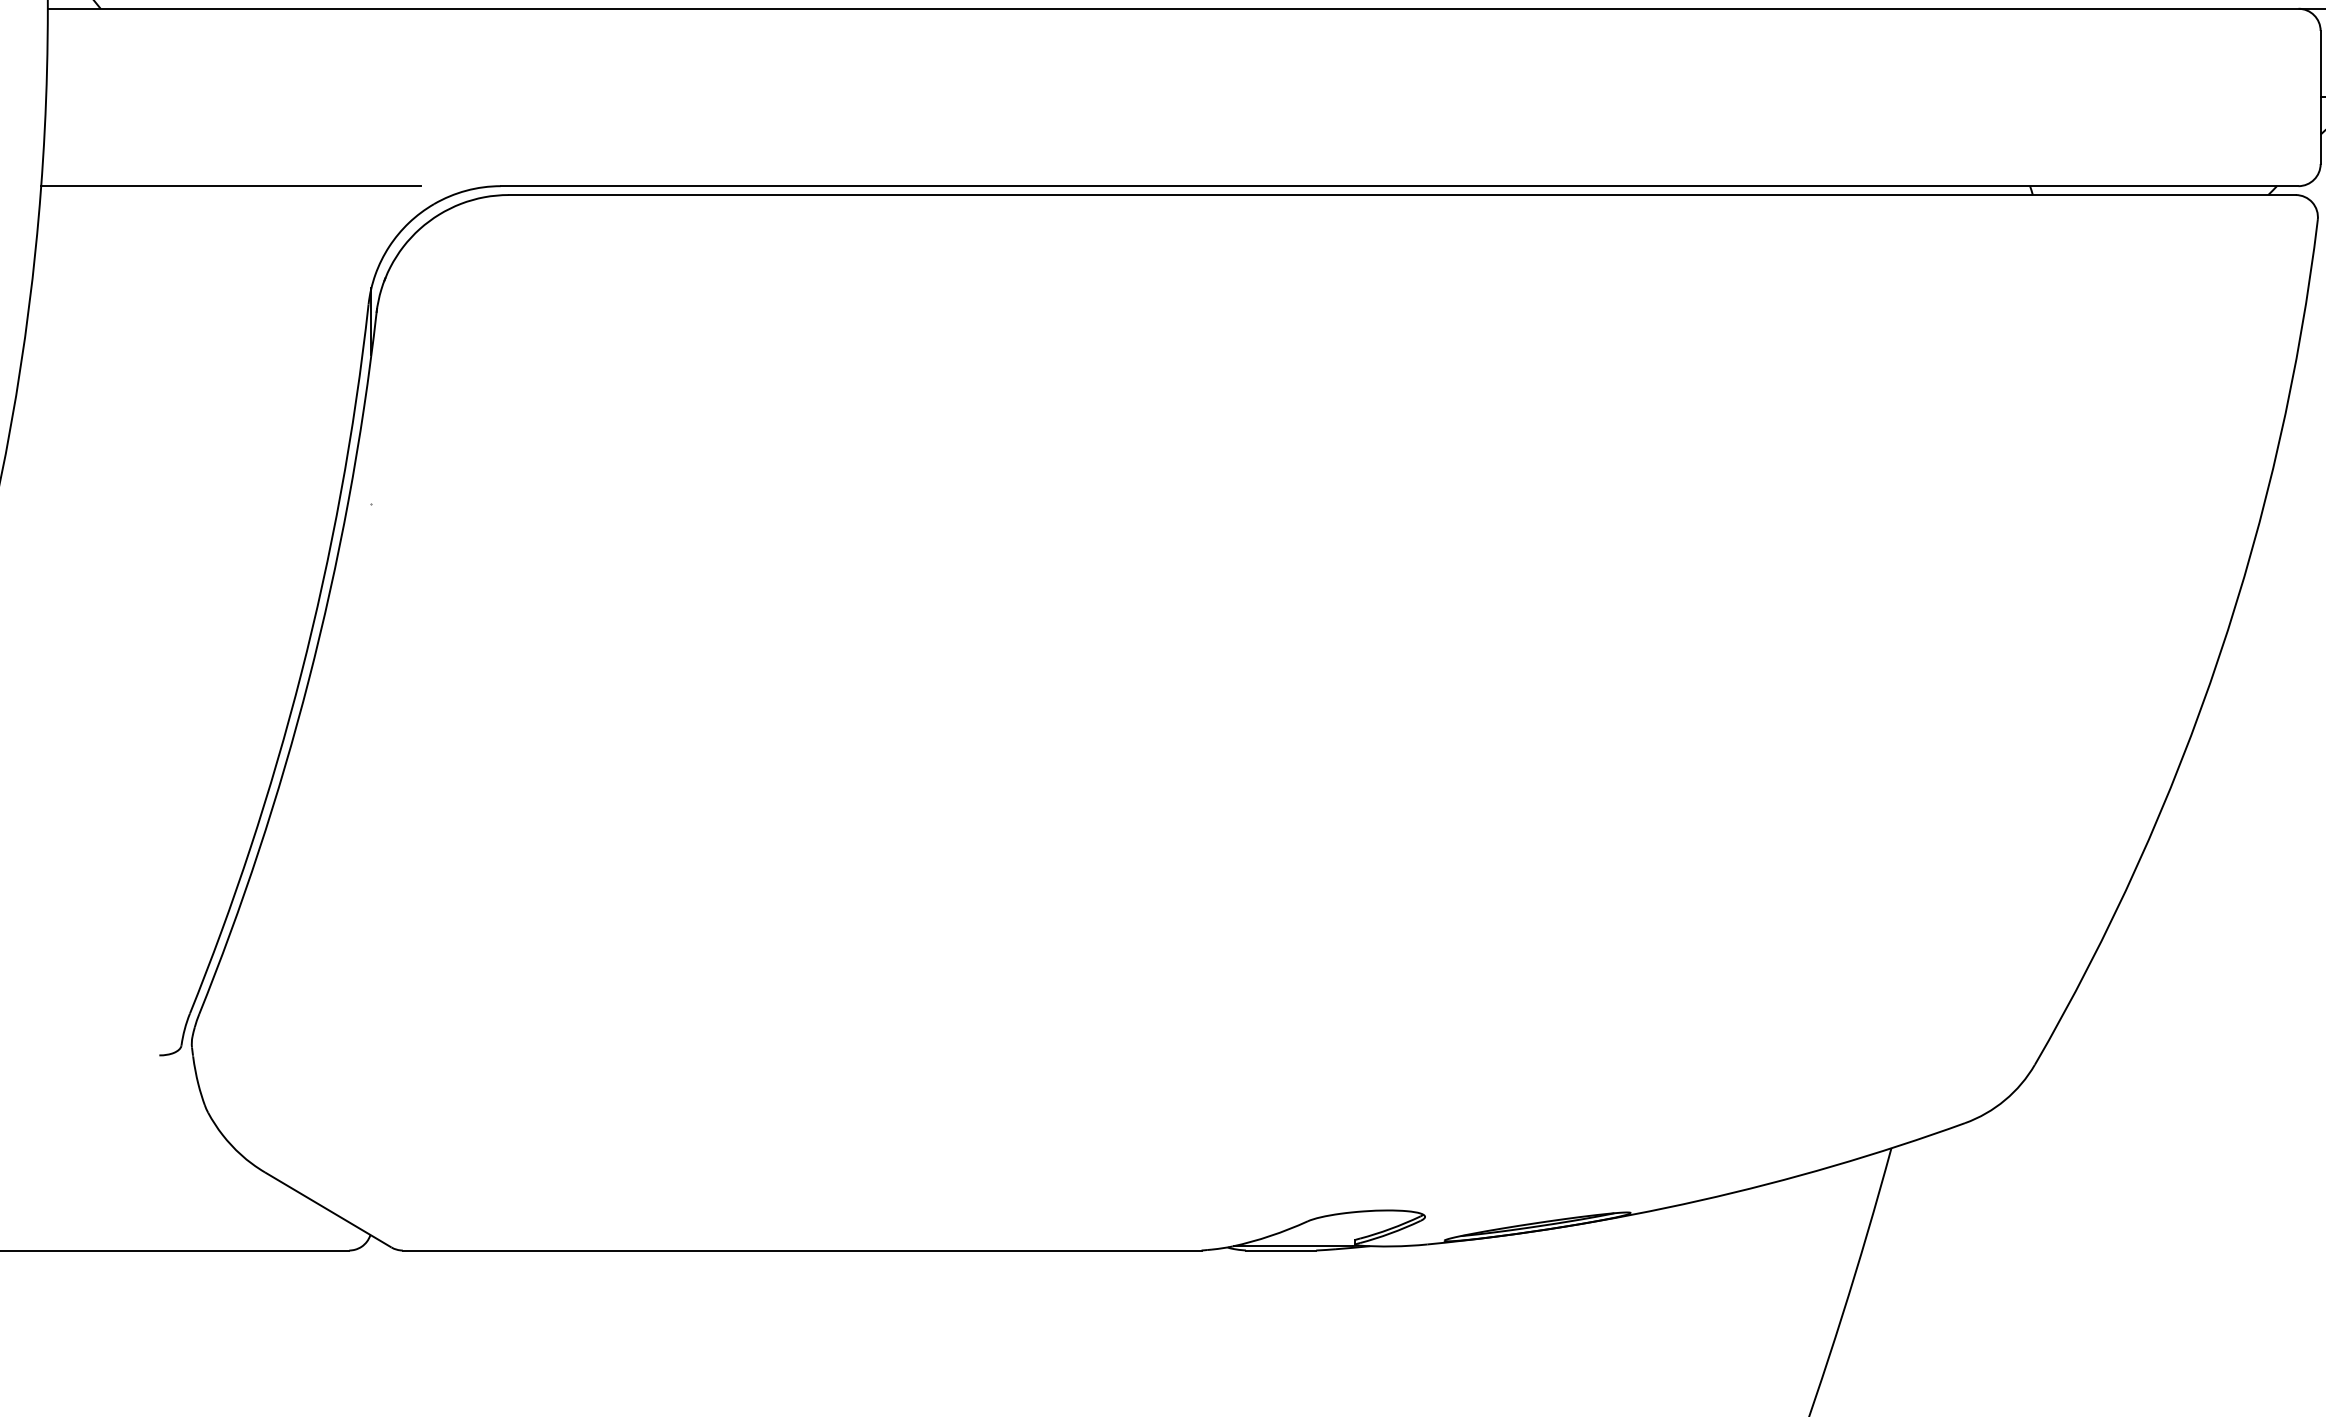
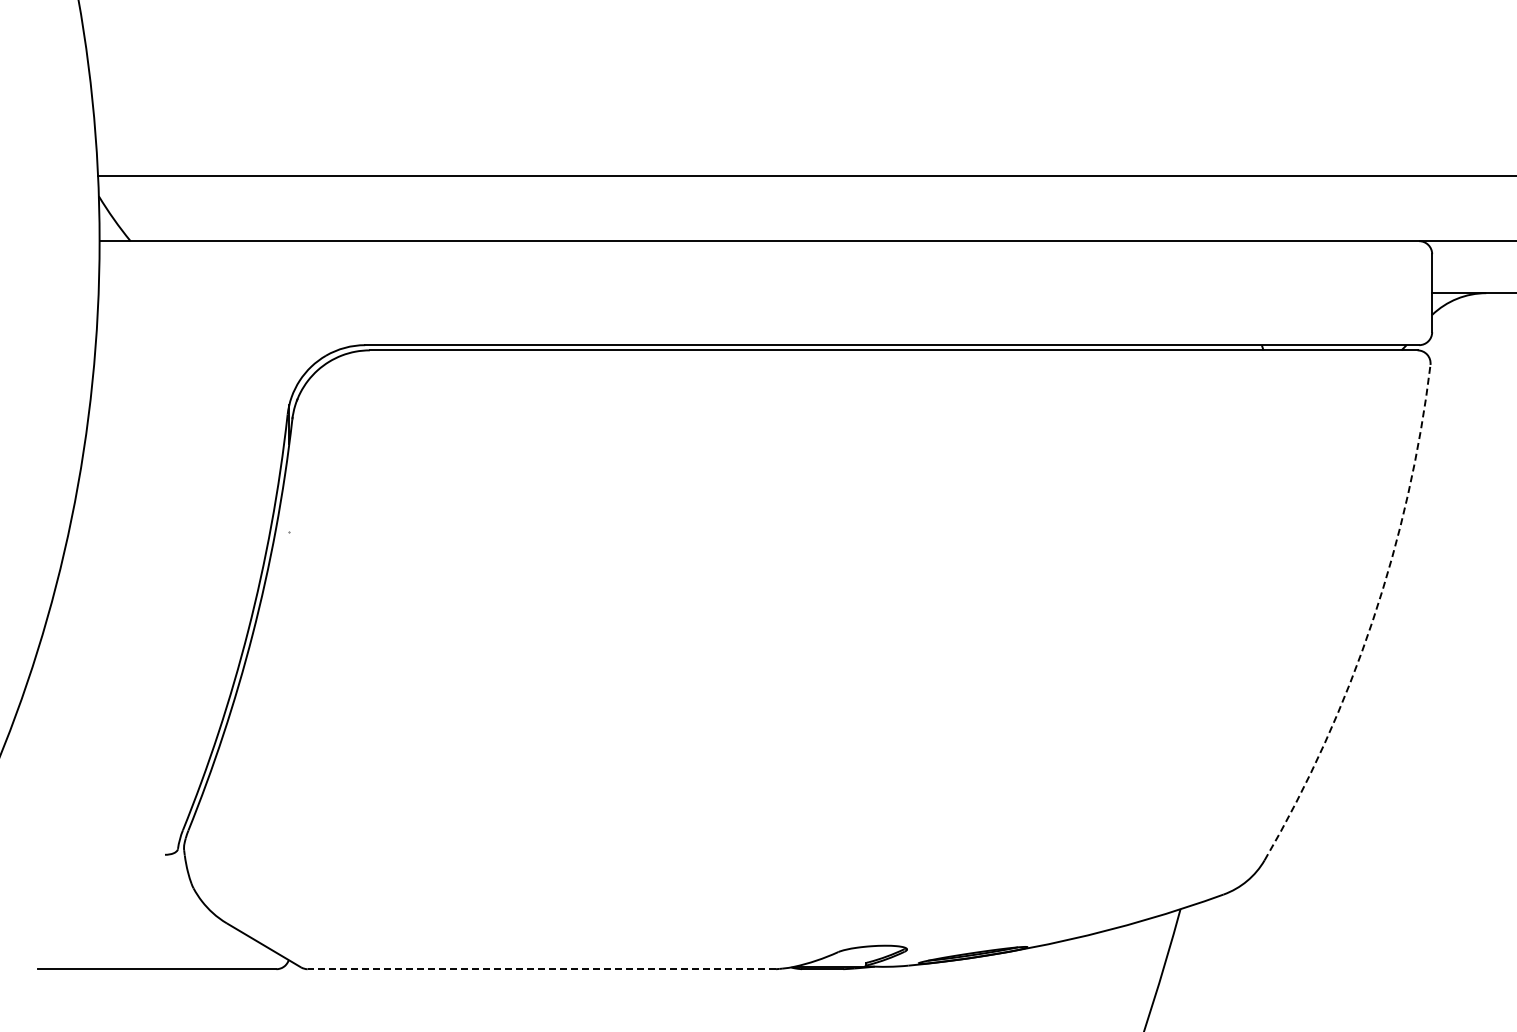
line: (230, 186) -> (206, 345), removed
arc: (2218, 657) -> (1372, 621), solid -> dashed
line: (801, 1251) -> (541, 969), solid -> dashed

